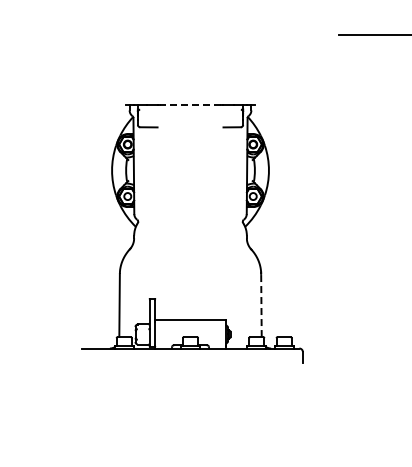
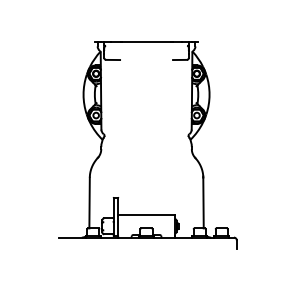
line: (190, 104) -> (146, 41), dashed -> solid
line: (261, 305) -> (203, 203), dashed -> solid

